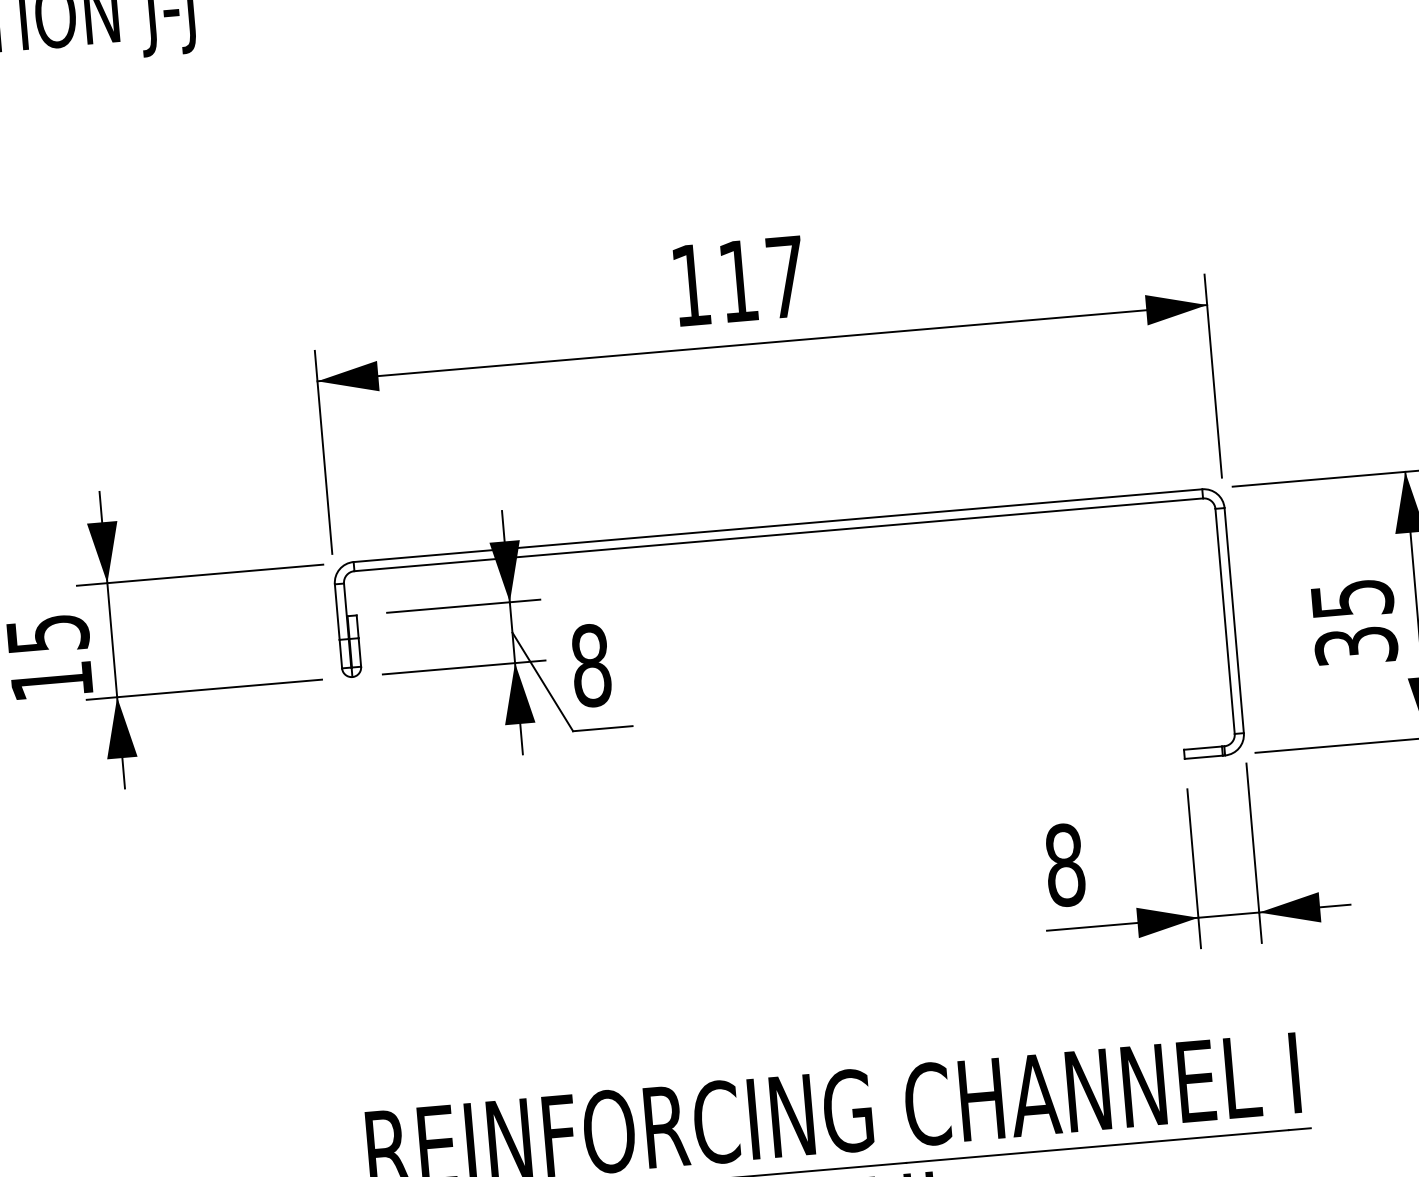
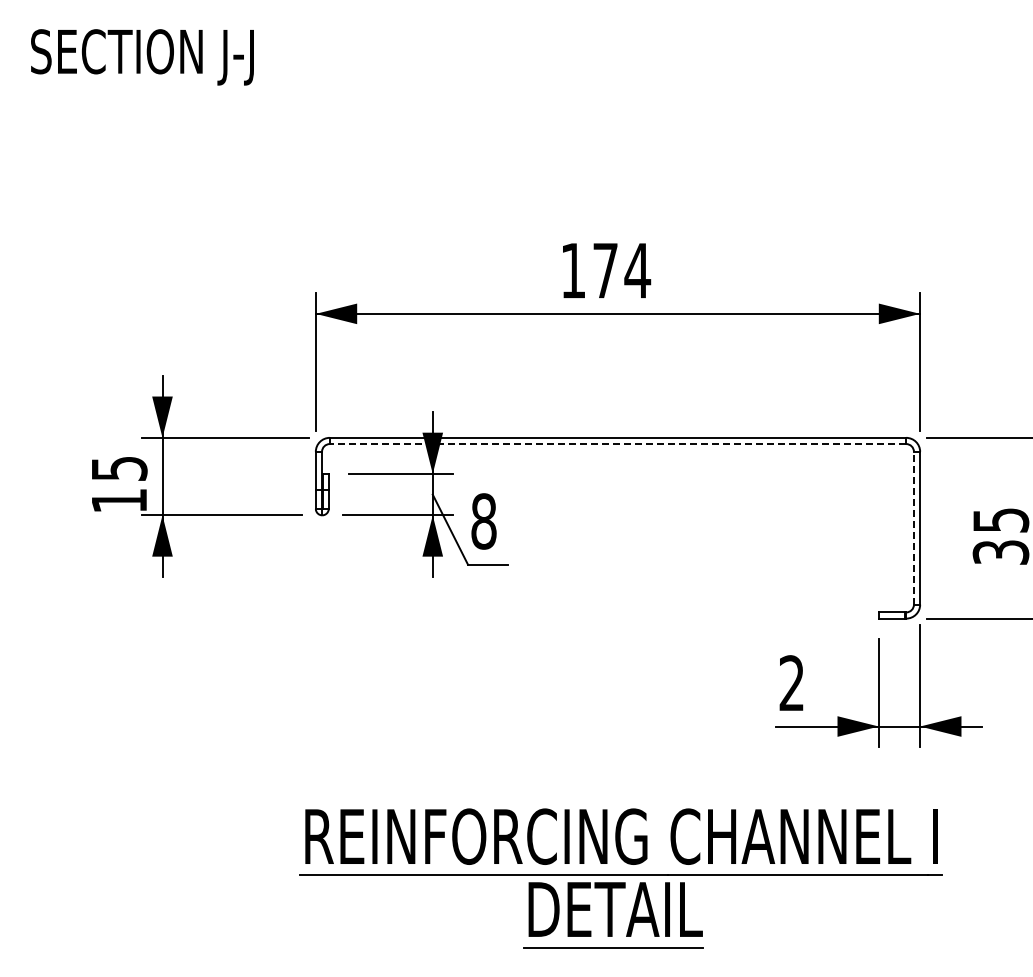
text: (763, 278) -> (622, 270), 117 -> 174
line: (778, 535) -> (617, 444), solid -> dashed
line: (1224, 620) -> (913, 527), solid -> dashed
text: (1064, 865) -> (791, 683), 8 -> 2

